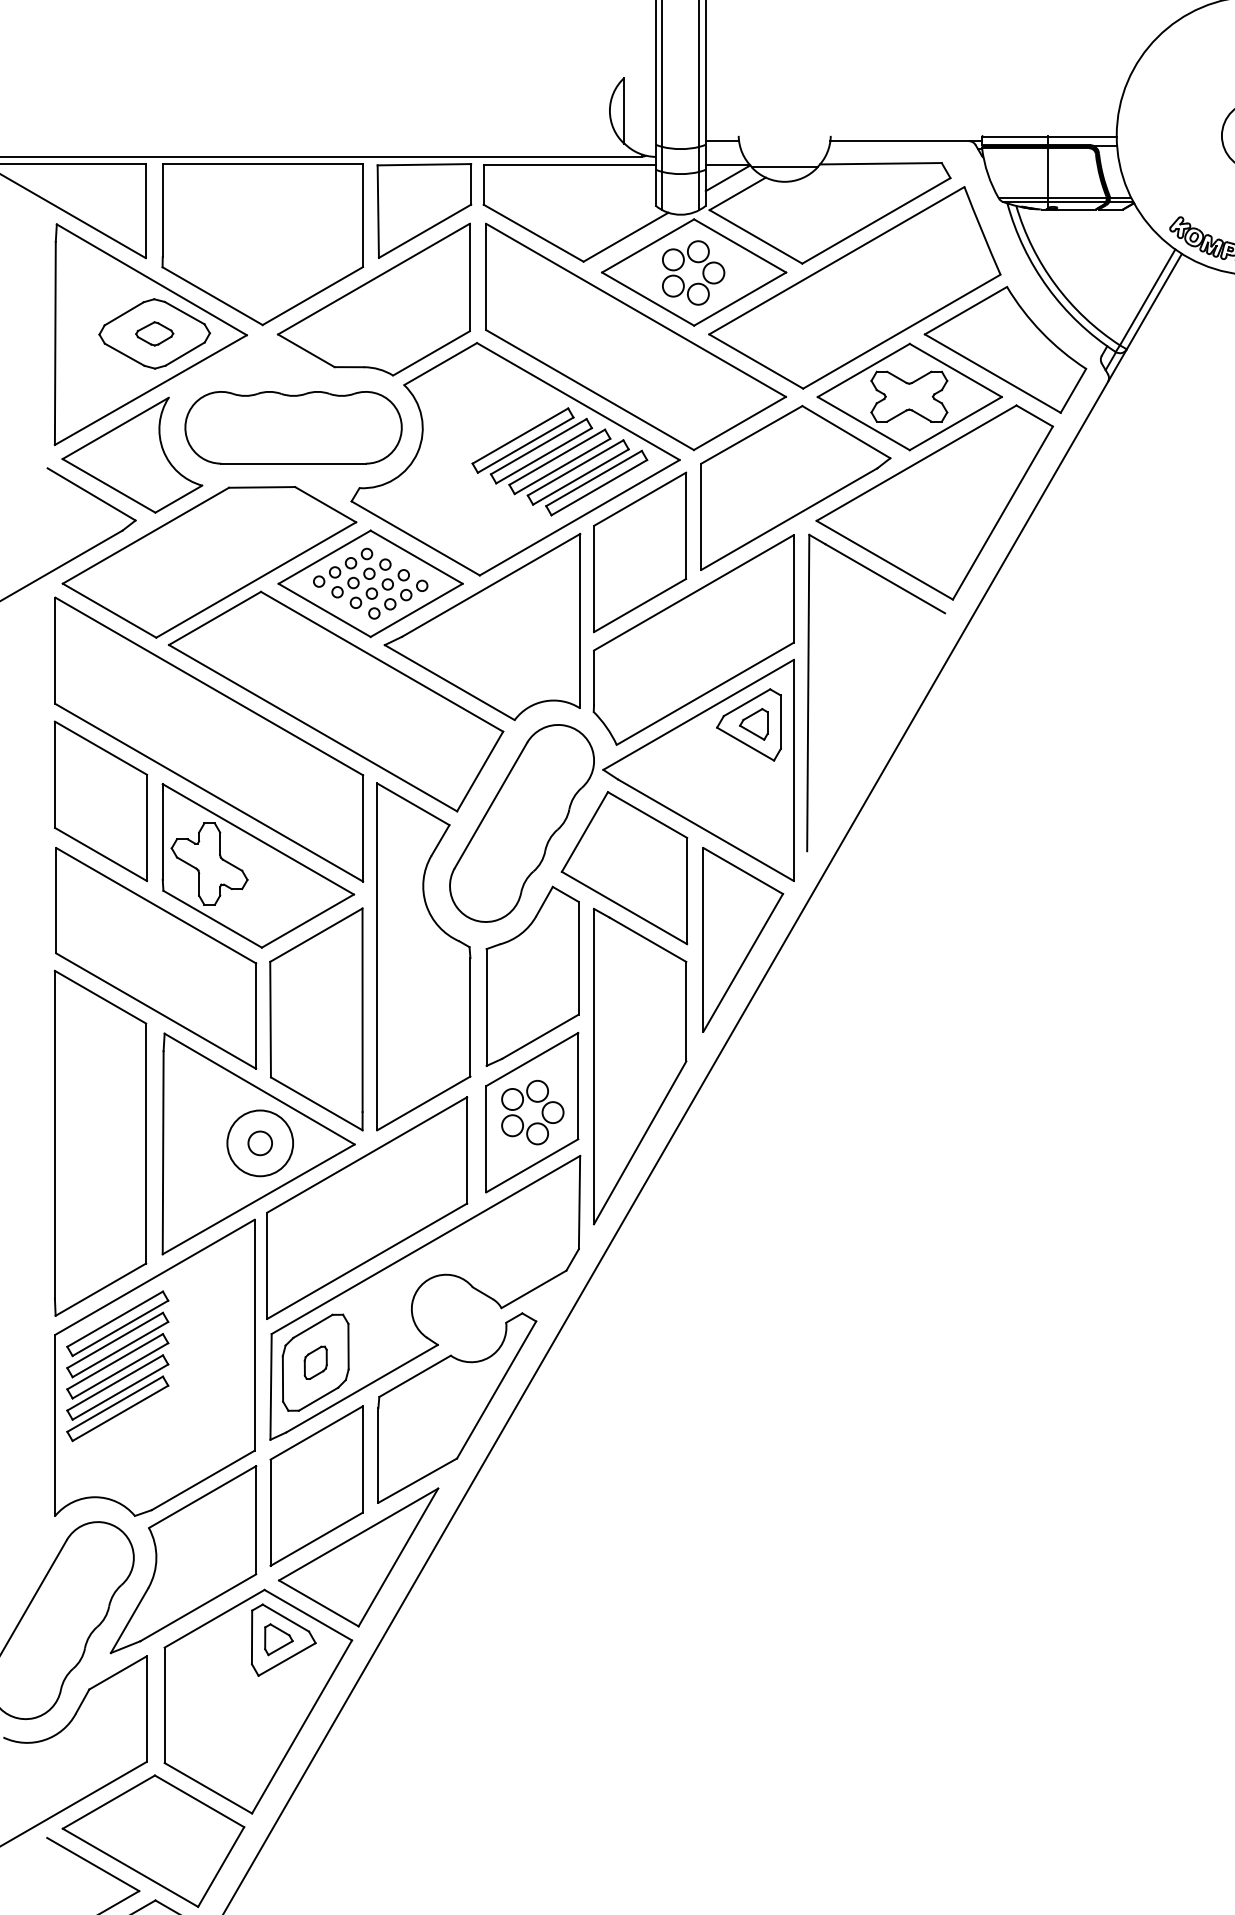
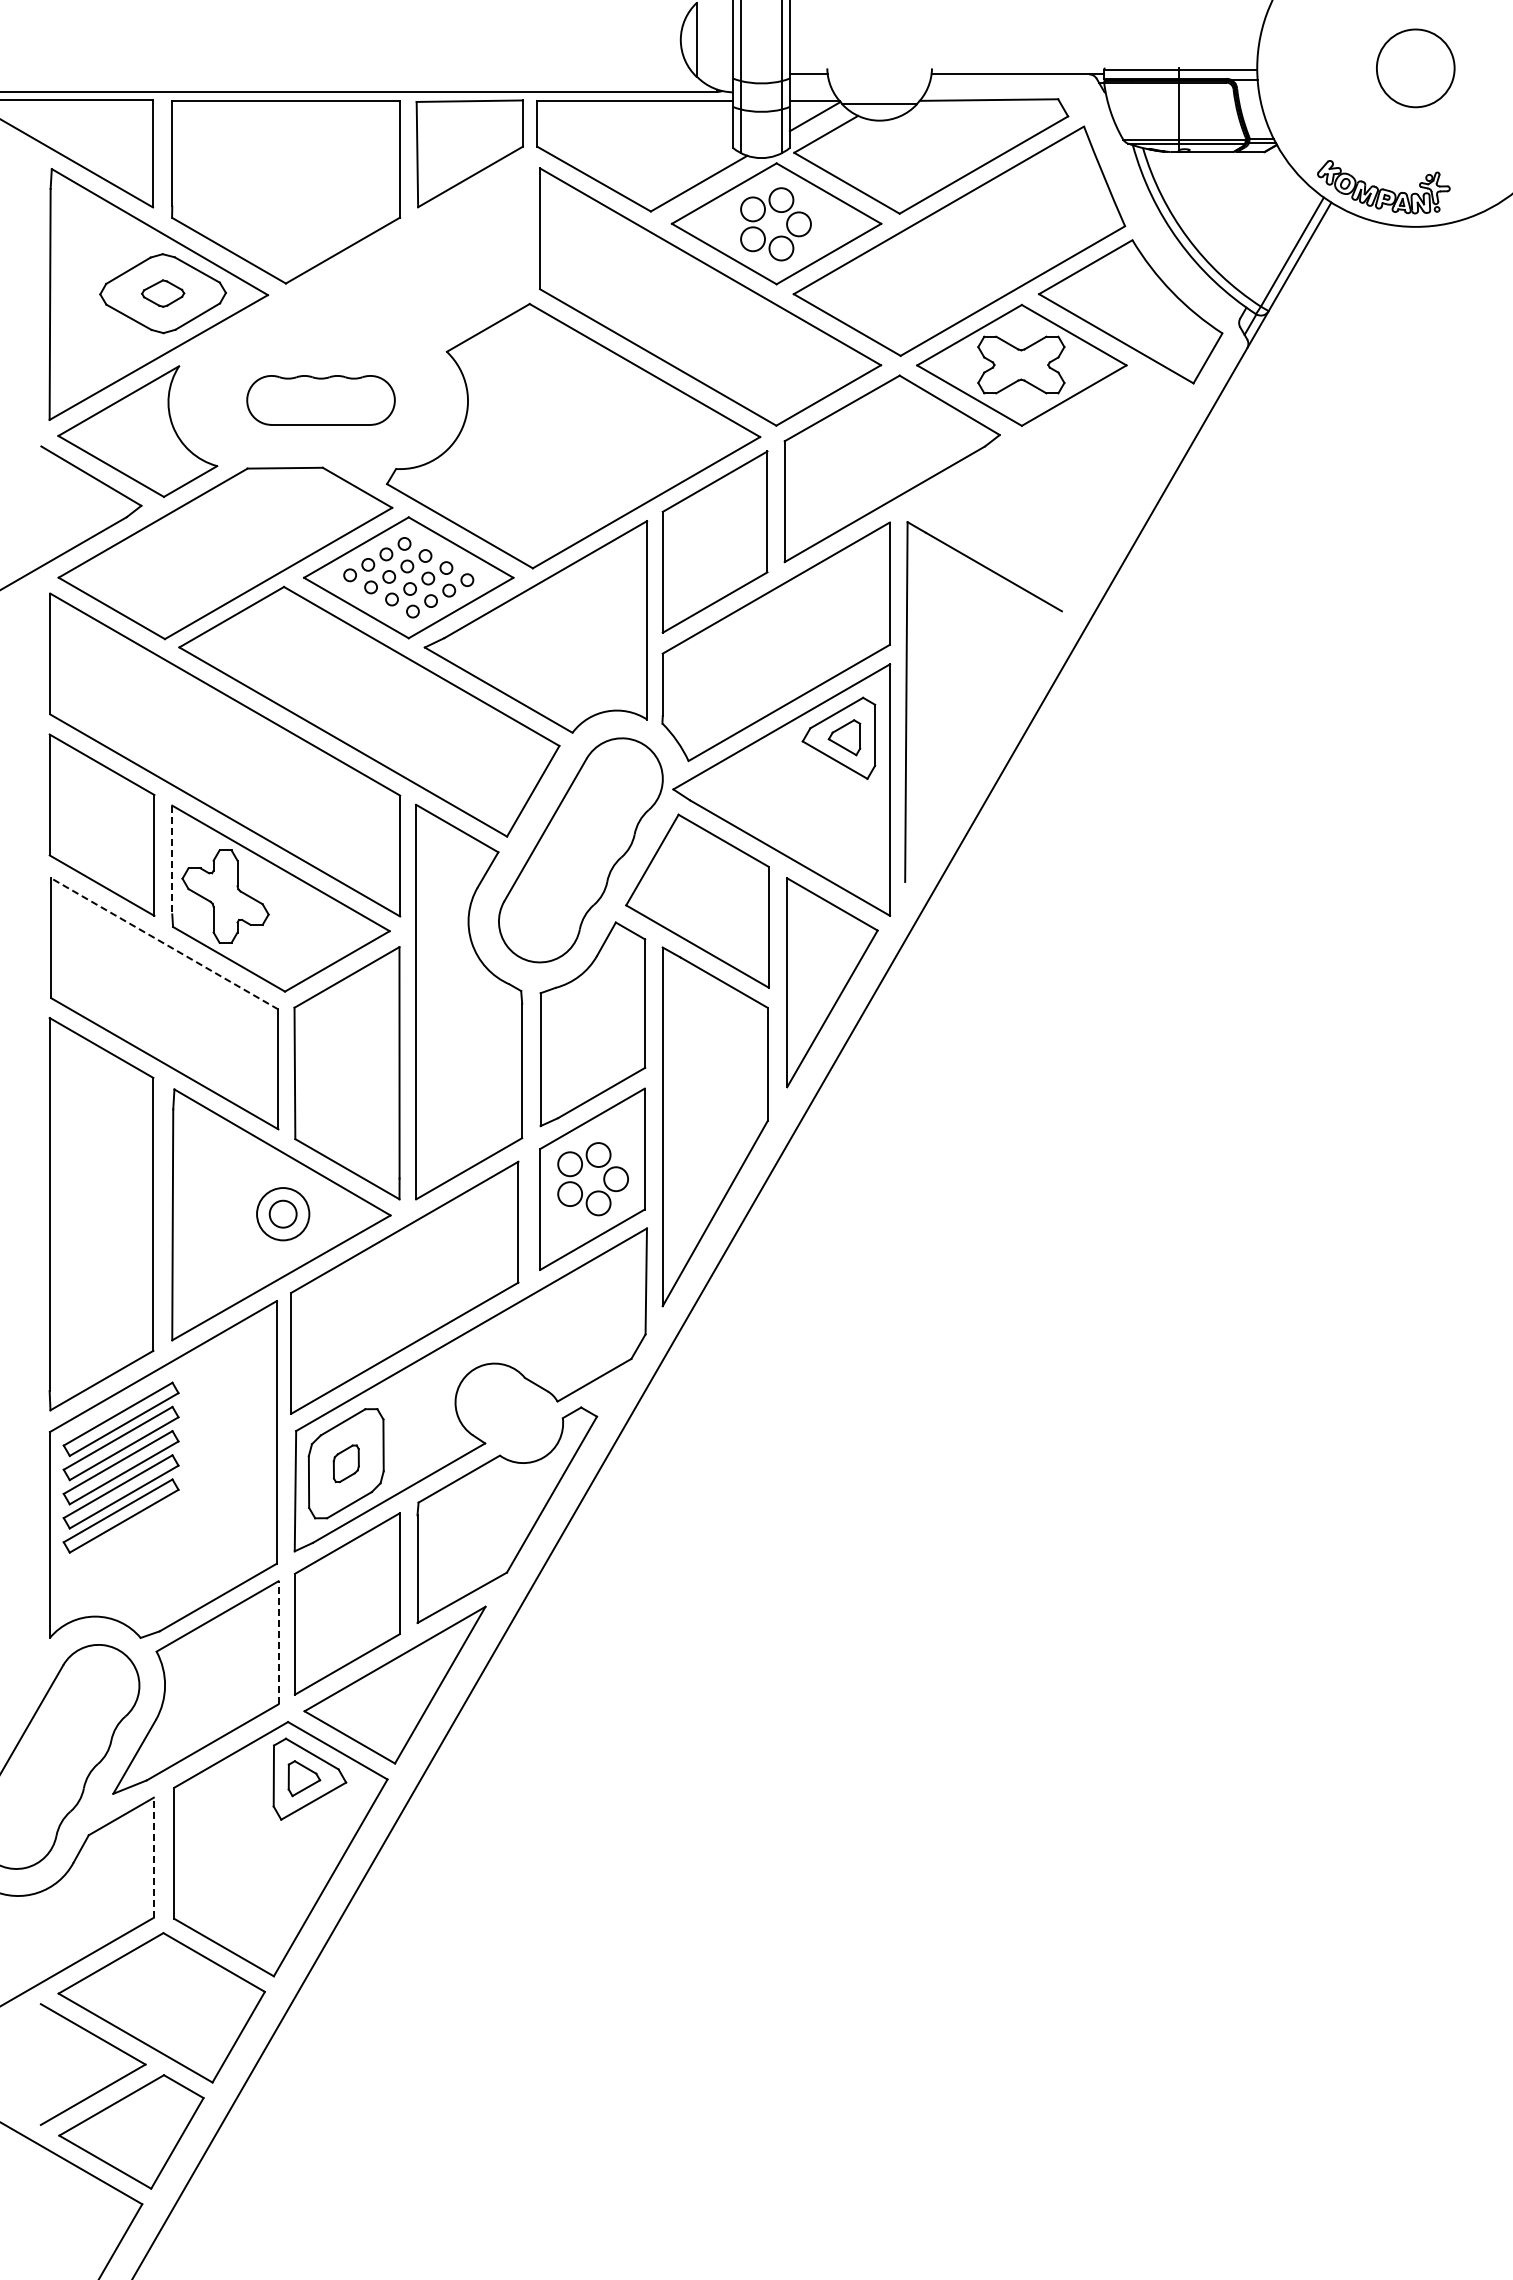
part: (373, 299) -> (412, 254), removed
part: (293, 427) -> (320, 400), size x0.6
part: (559, 461) -> (623, 438), removed
part: (934, 502) -> (1049, 485), removed
line: (162, 832) -> (172, 860), solid -> dashed
line: (155, 905) -> (164, 943), solid -> dashed
circle: (259, 1142) -> (282, 1213), size x0.7
line: (256, 1519) -> (278, 1642), solid -> dashed
line: (146, 1709) -> (153, 1857), solid -> dashed

